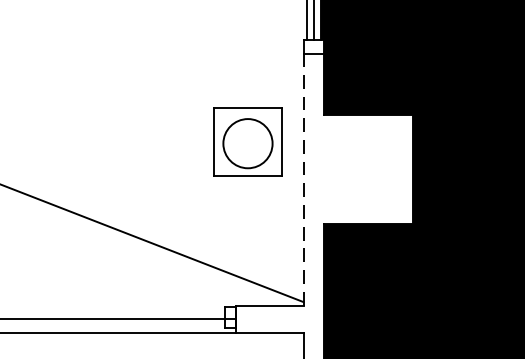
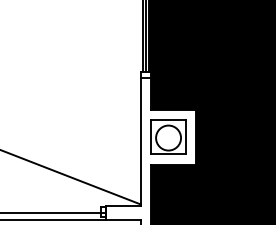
part: (247, 140) -> (168, 136), moved
line: (303, 179) -> (140, 142), dashed -> solid

